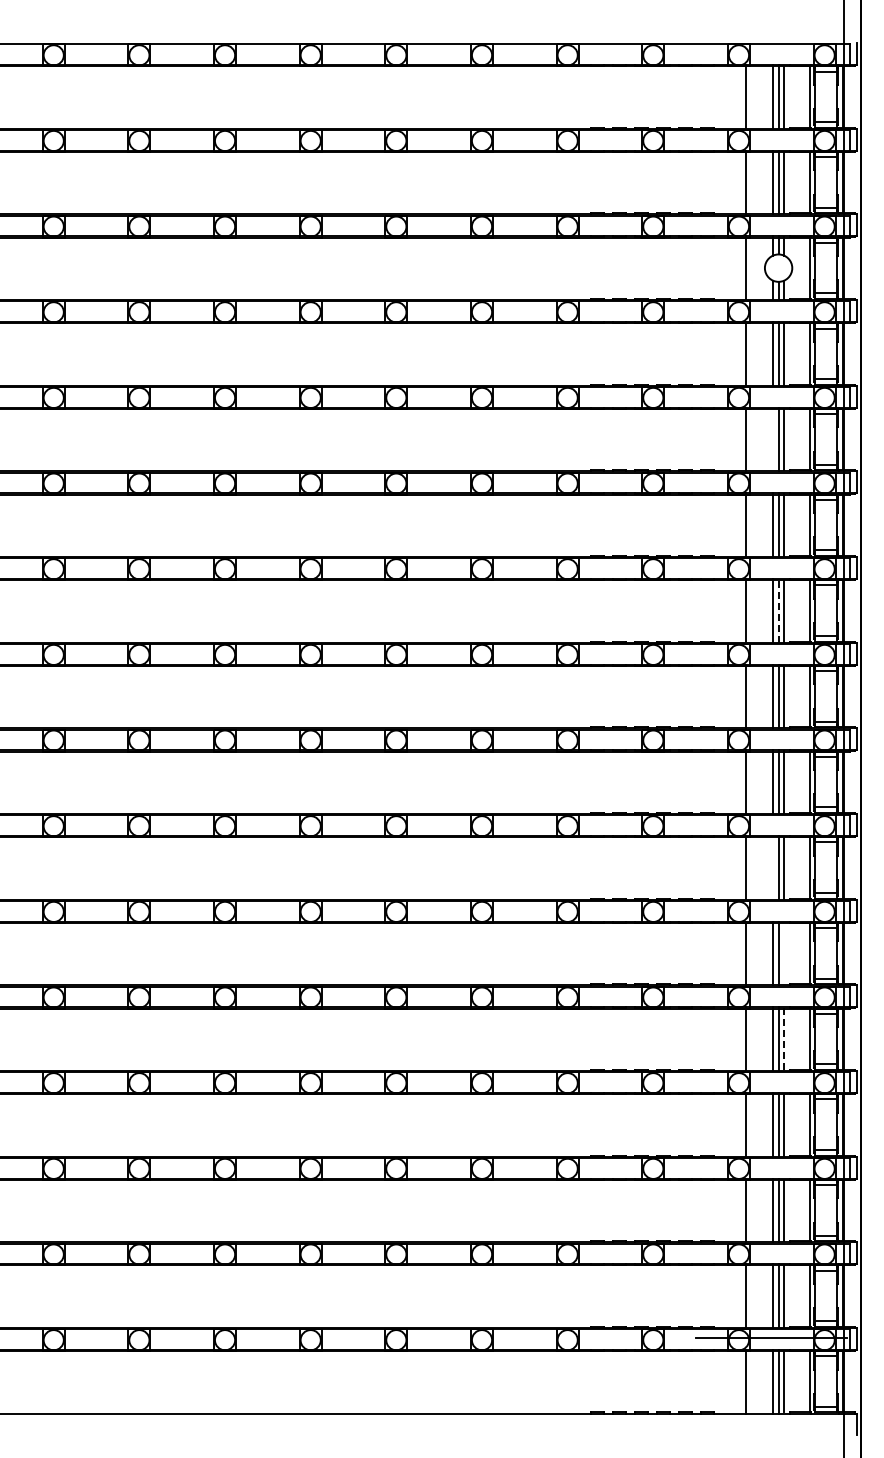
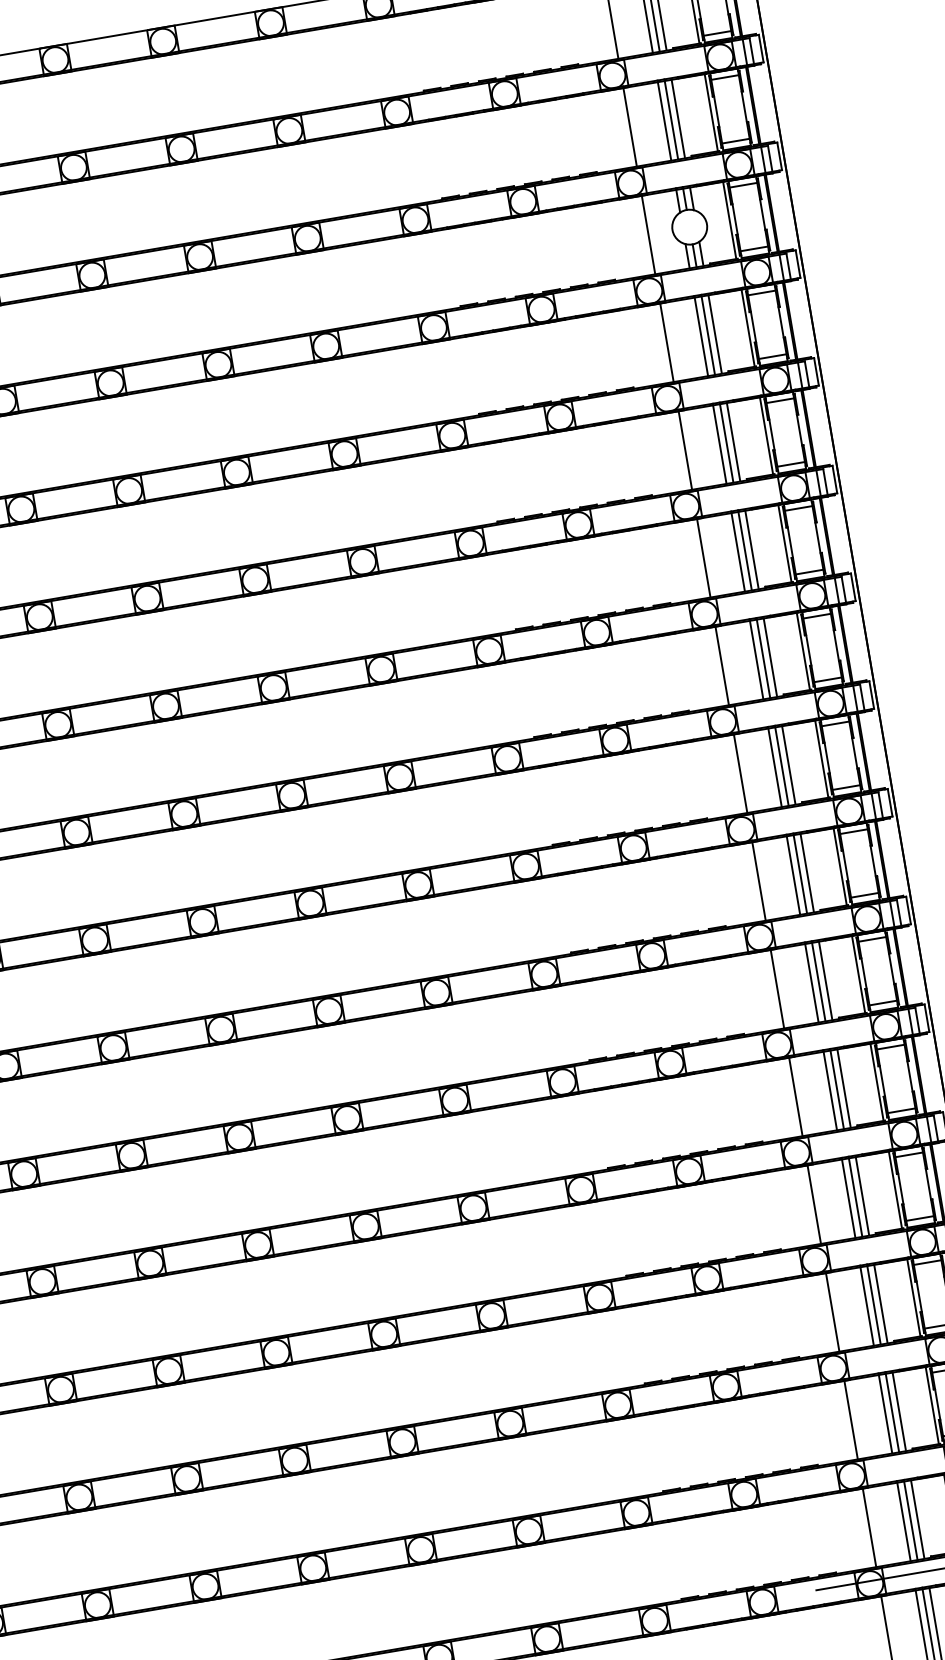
line: (773, 439) -> (720, 443), added
line: (778, 610) -> (763, 657), dashed -> solid
line: (773, 867) -> (812, 982), added
line: (784, 953) -> (844, 1087), added
line: (784, 1039) -> (862, 1196), dashed -> solid

